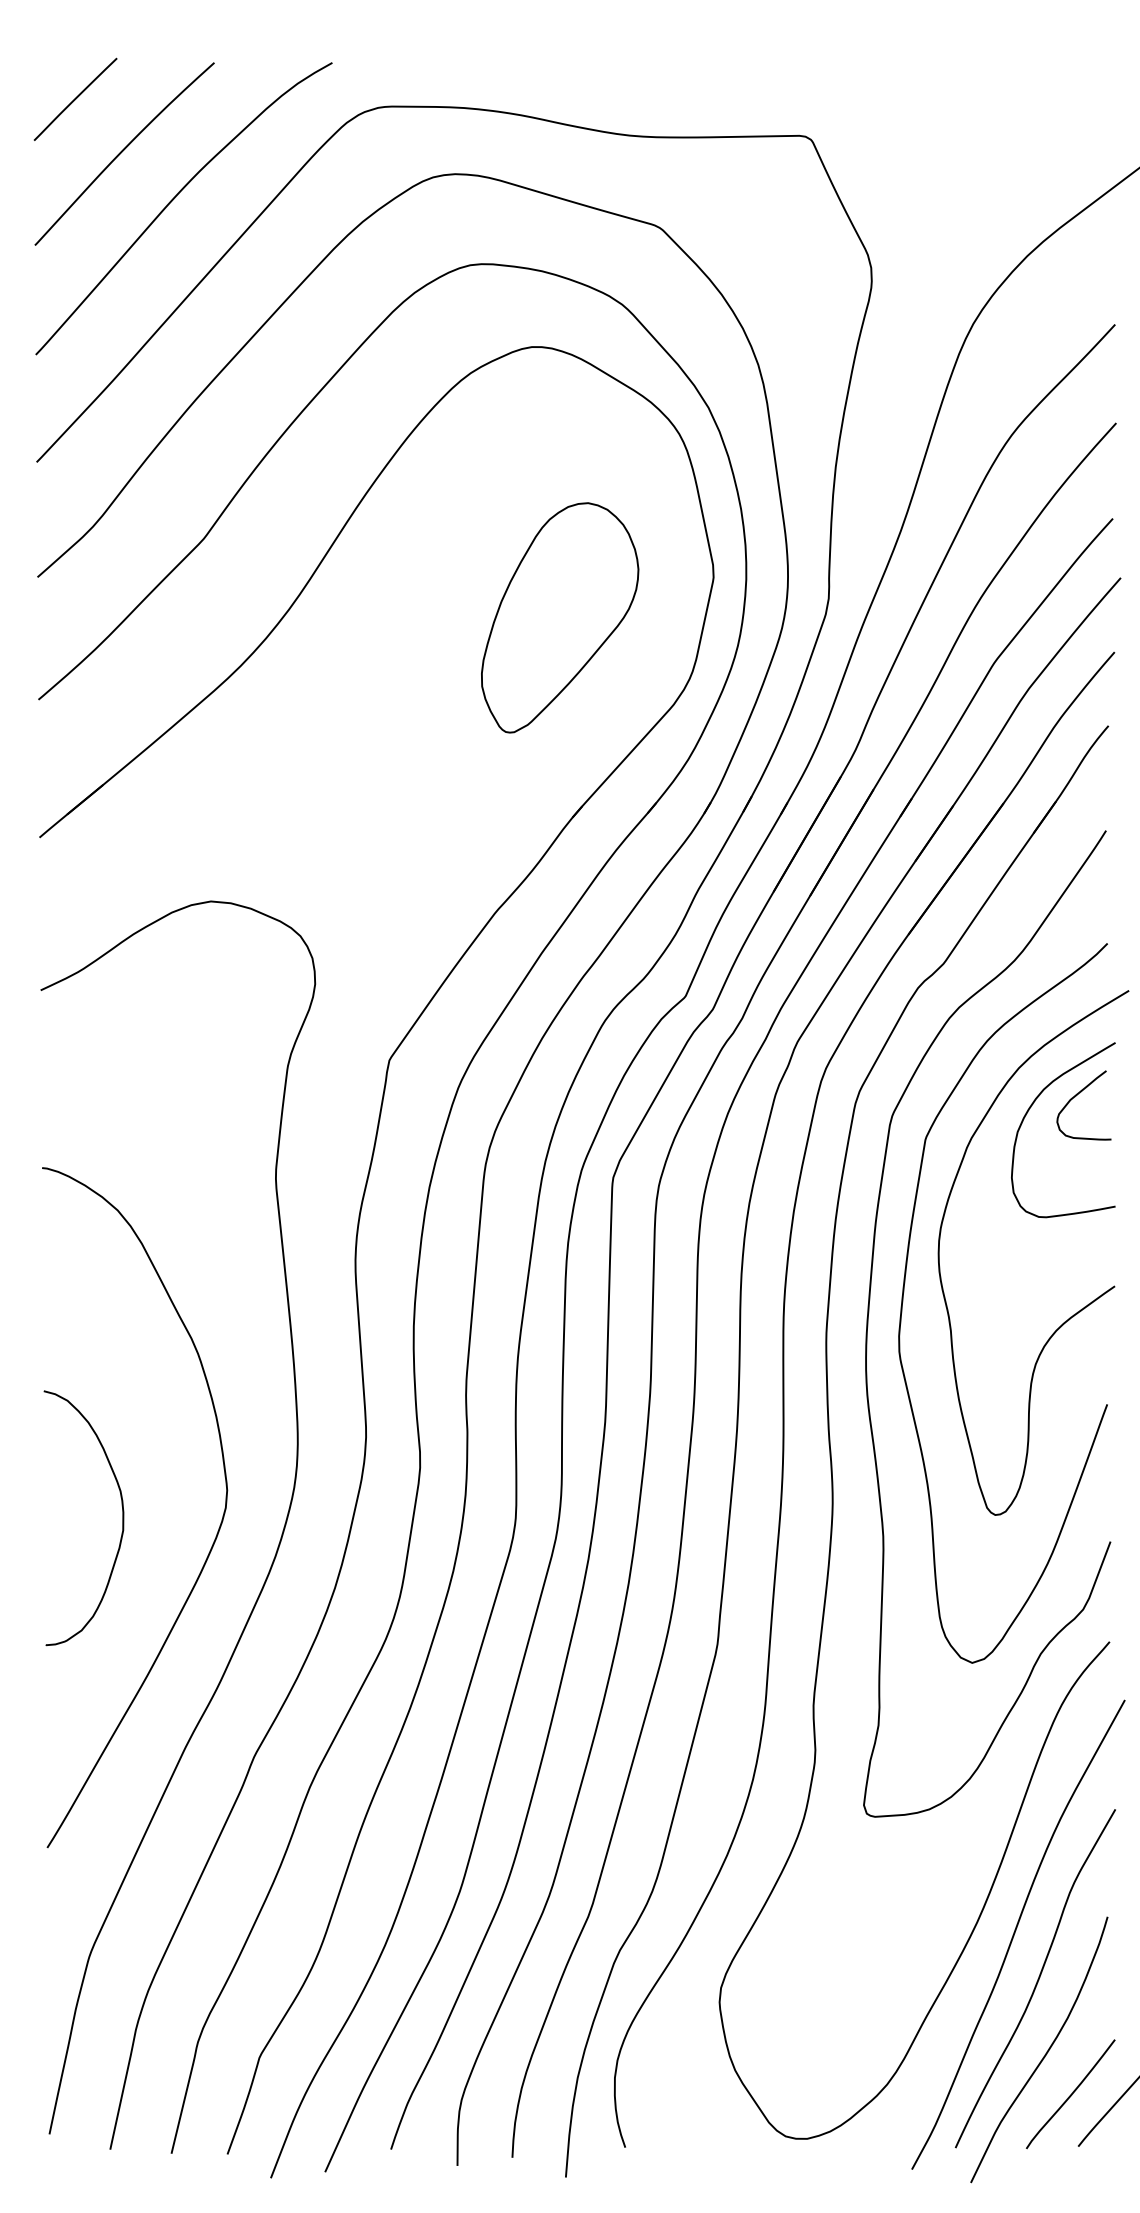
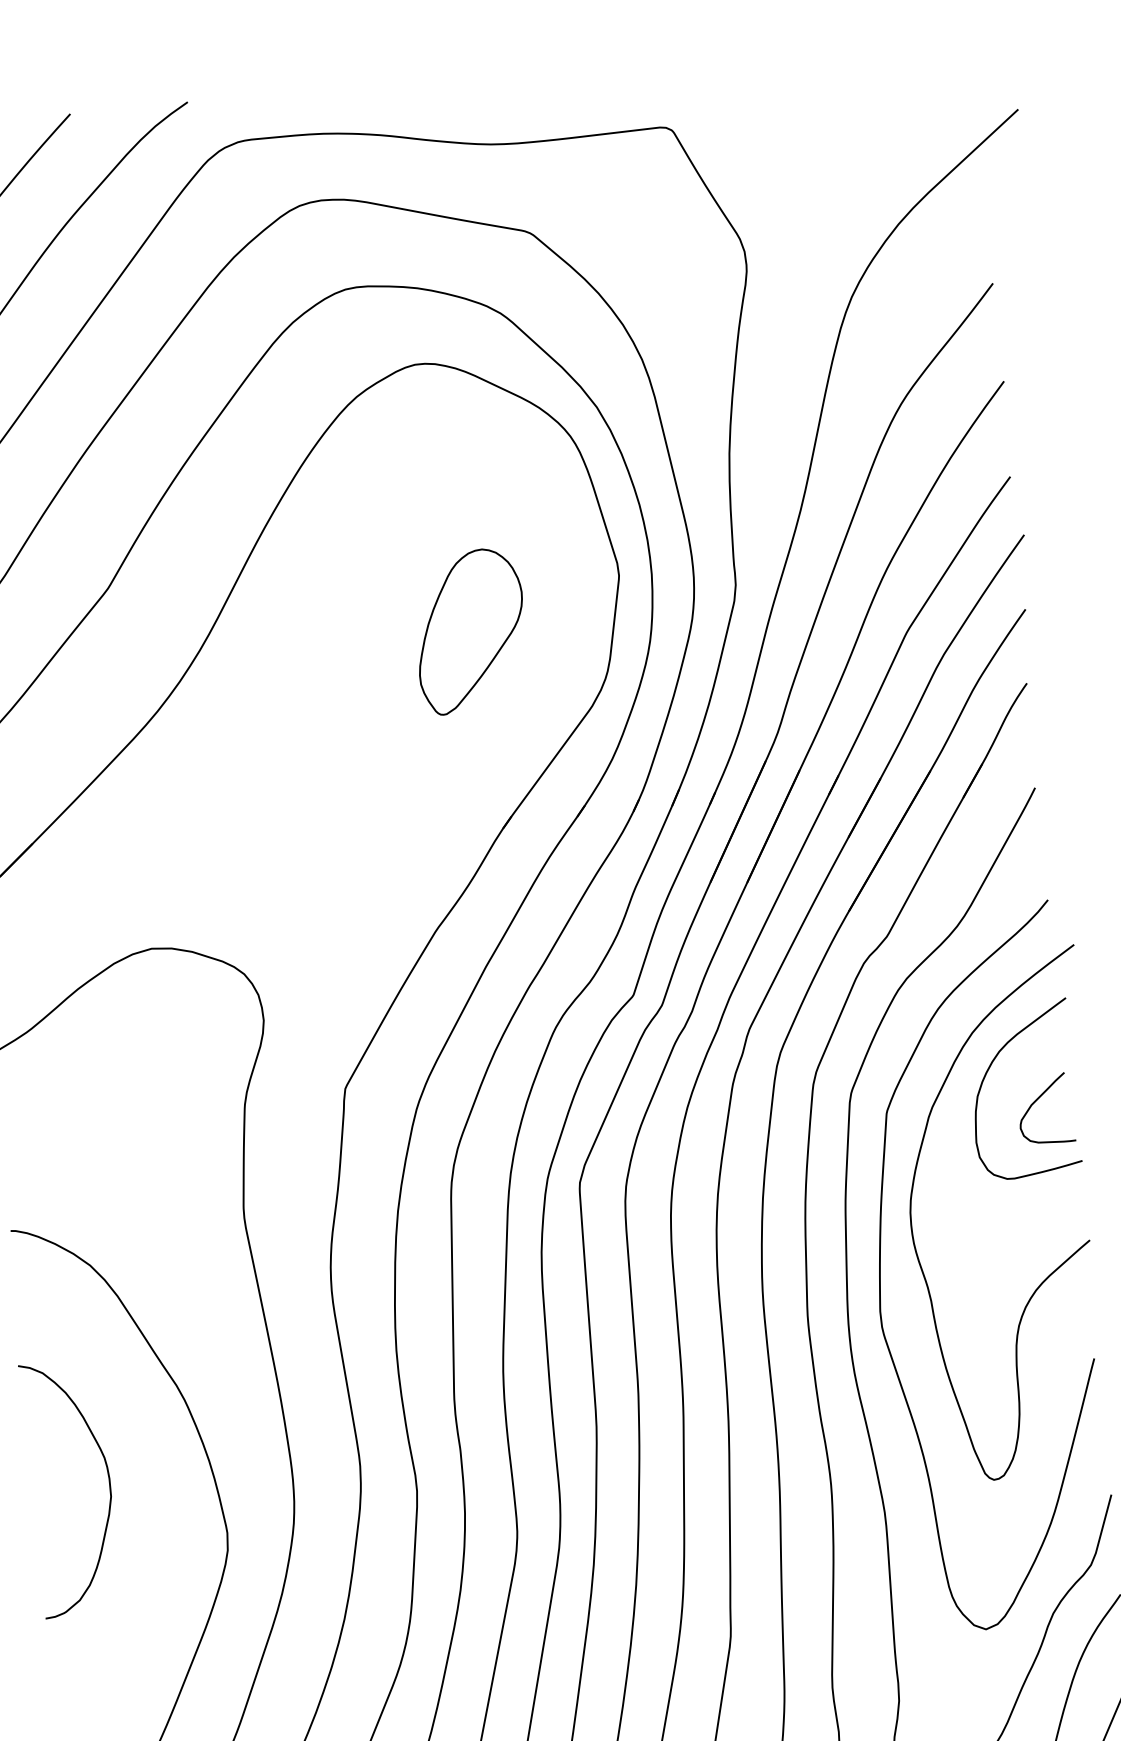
part: (560, 617) -> (470, 630), size x0.7
curve: (1075, 1097) -> (1036, 1102), moved
curve: (122, 1518) -> (109, 1484), moved

